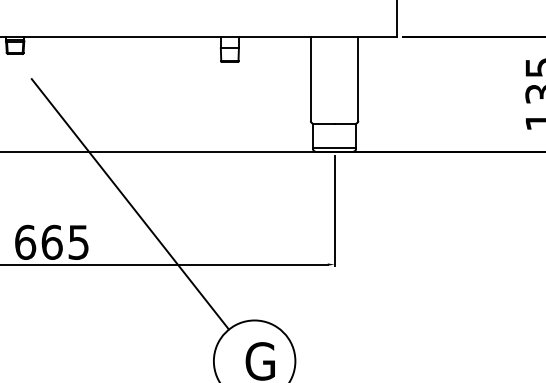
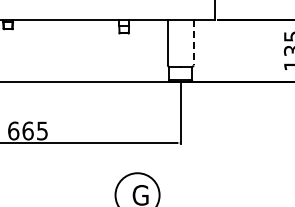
line: (358, 78) -> (193, 42), solid -> dashed
line: (130, 204) -> (70, 110), removed

